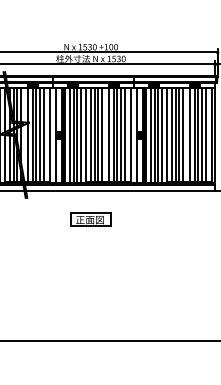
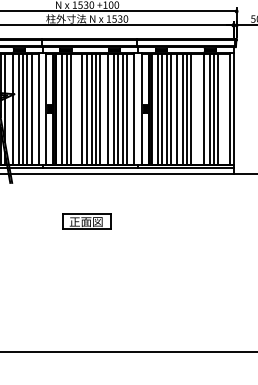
line: (81, 135) -> (76, 109), removed
line: (183, 135) -> (196, 109), removed
line: (205, 135) -> (222, 109), removed
part: (90, 219) -> (86, 221), moved

